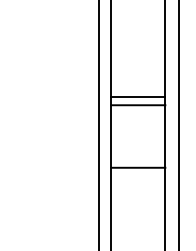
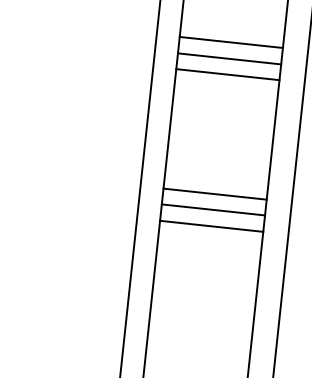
line: (138, 88) -> (231, 42), added
line: (138, 176) -> (213, 210), added
line: (138, 184) -> (211, 226), added

